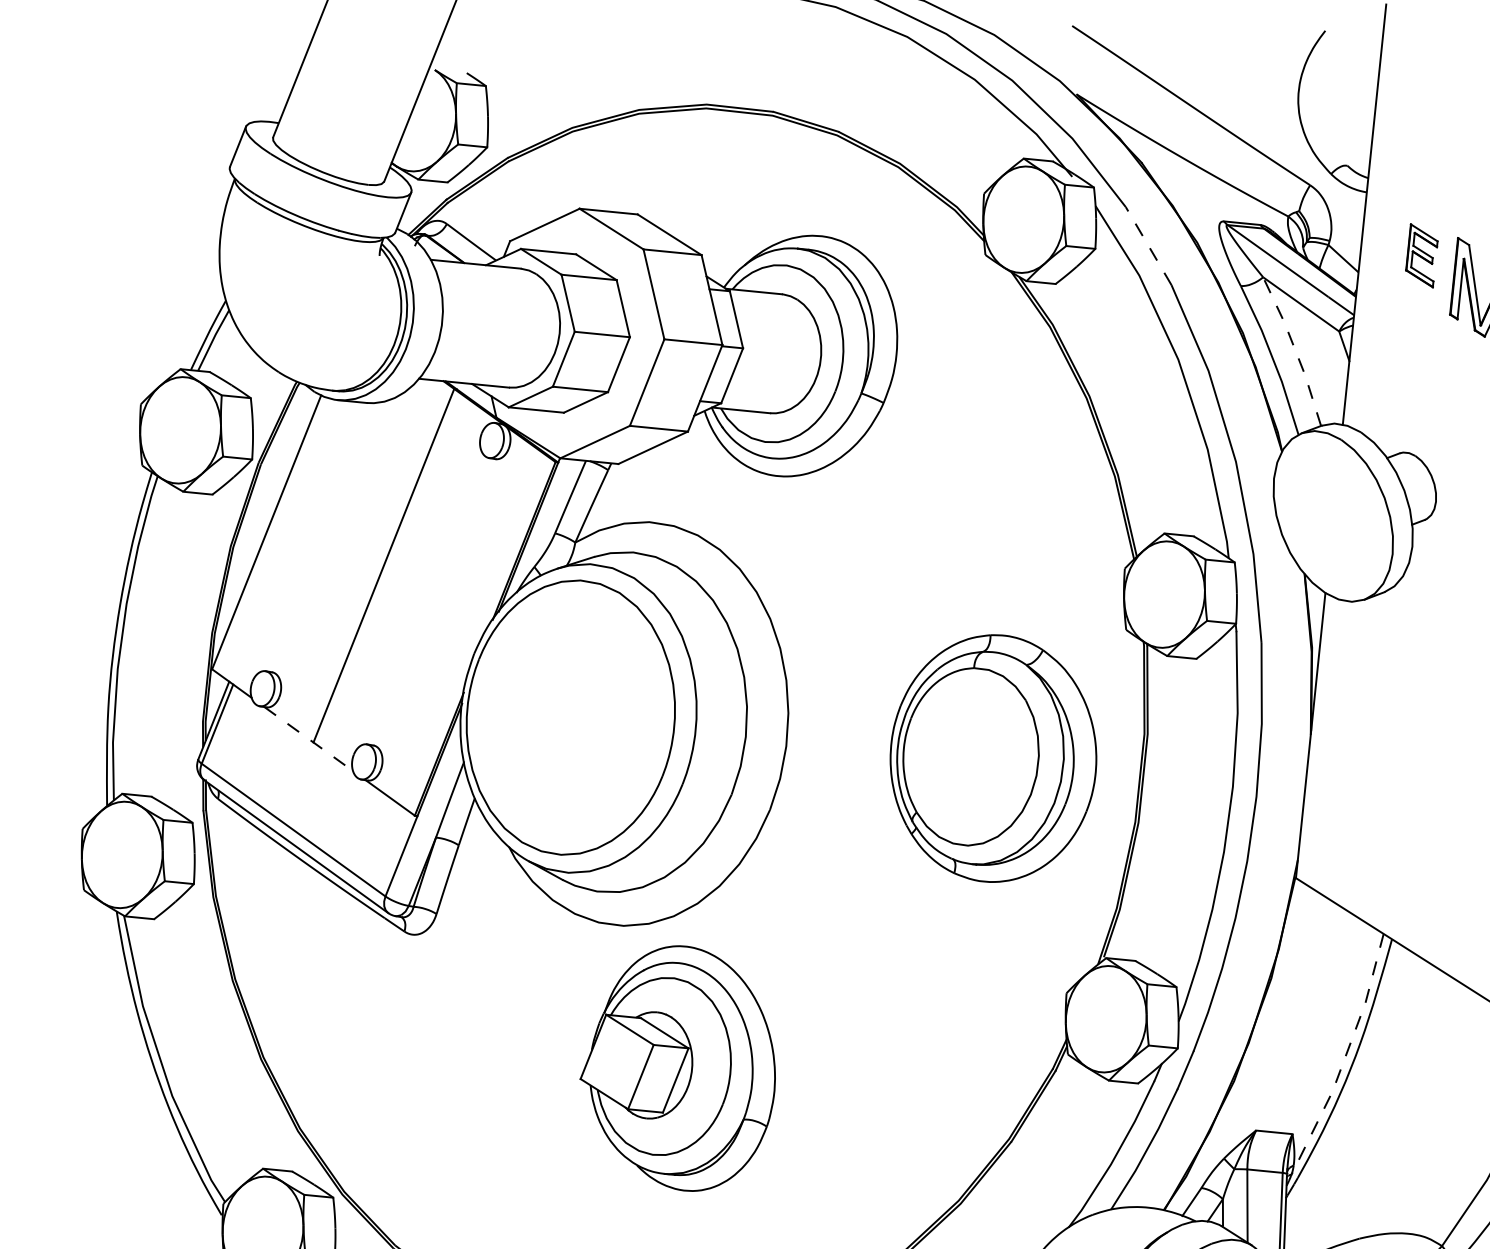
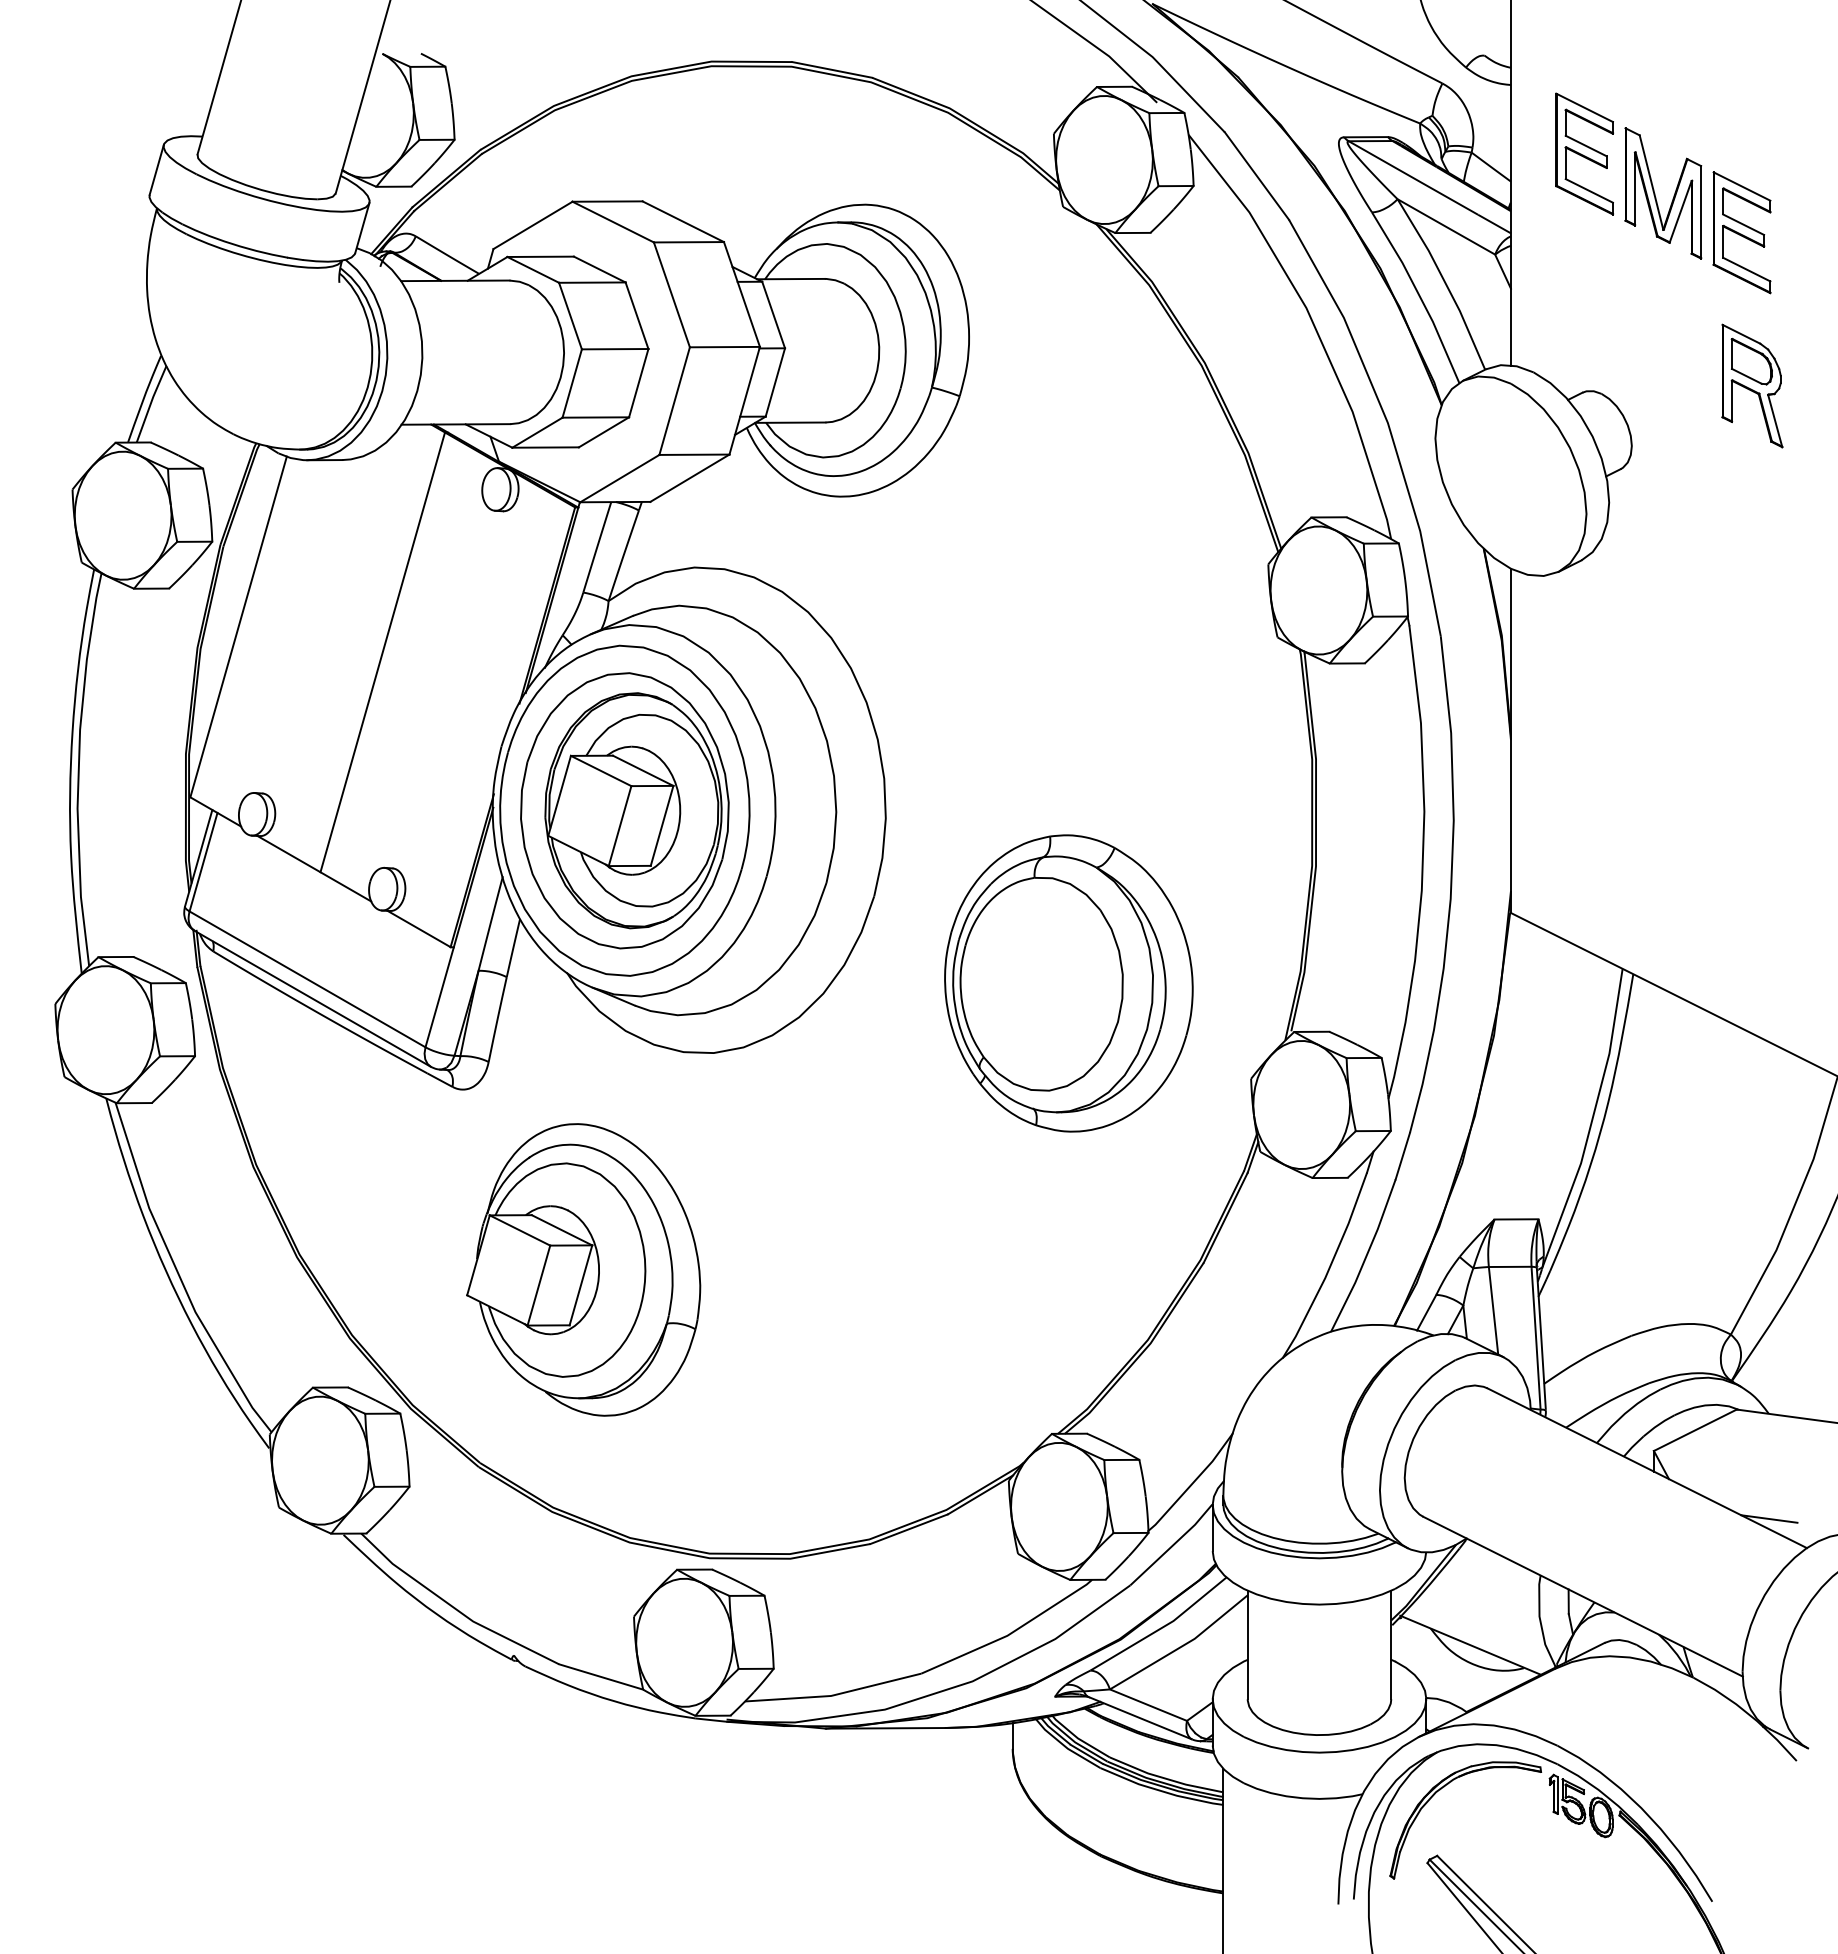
line: (1148, 245) -> (1256, 175), dashed -> solid
part: (1421, 255) -> (1584, 153), size x1.67
line: (1294, 349) -> (1444, 281), dashed -> solid
part: (570, 717) -> (624, 810), added
line: (308, 738) -> (314, 868), dashed -> solid
part: (993, 758) -> (1068, 983), moved
line: (1345, 1057) -> (1592, 1121), dashed -> solid
part: (679, 1067) -> (583, 1269), moved

